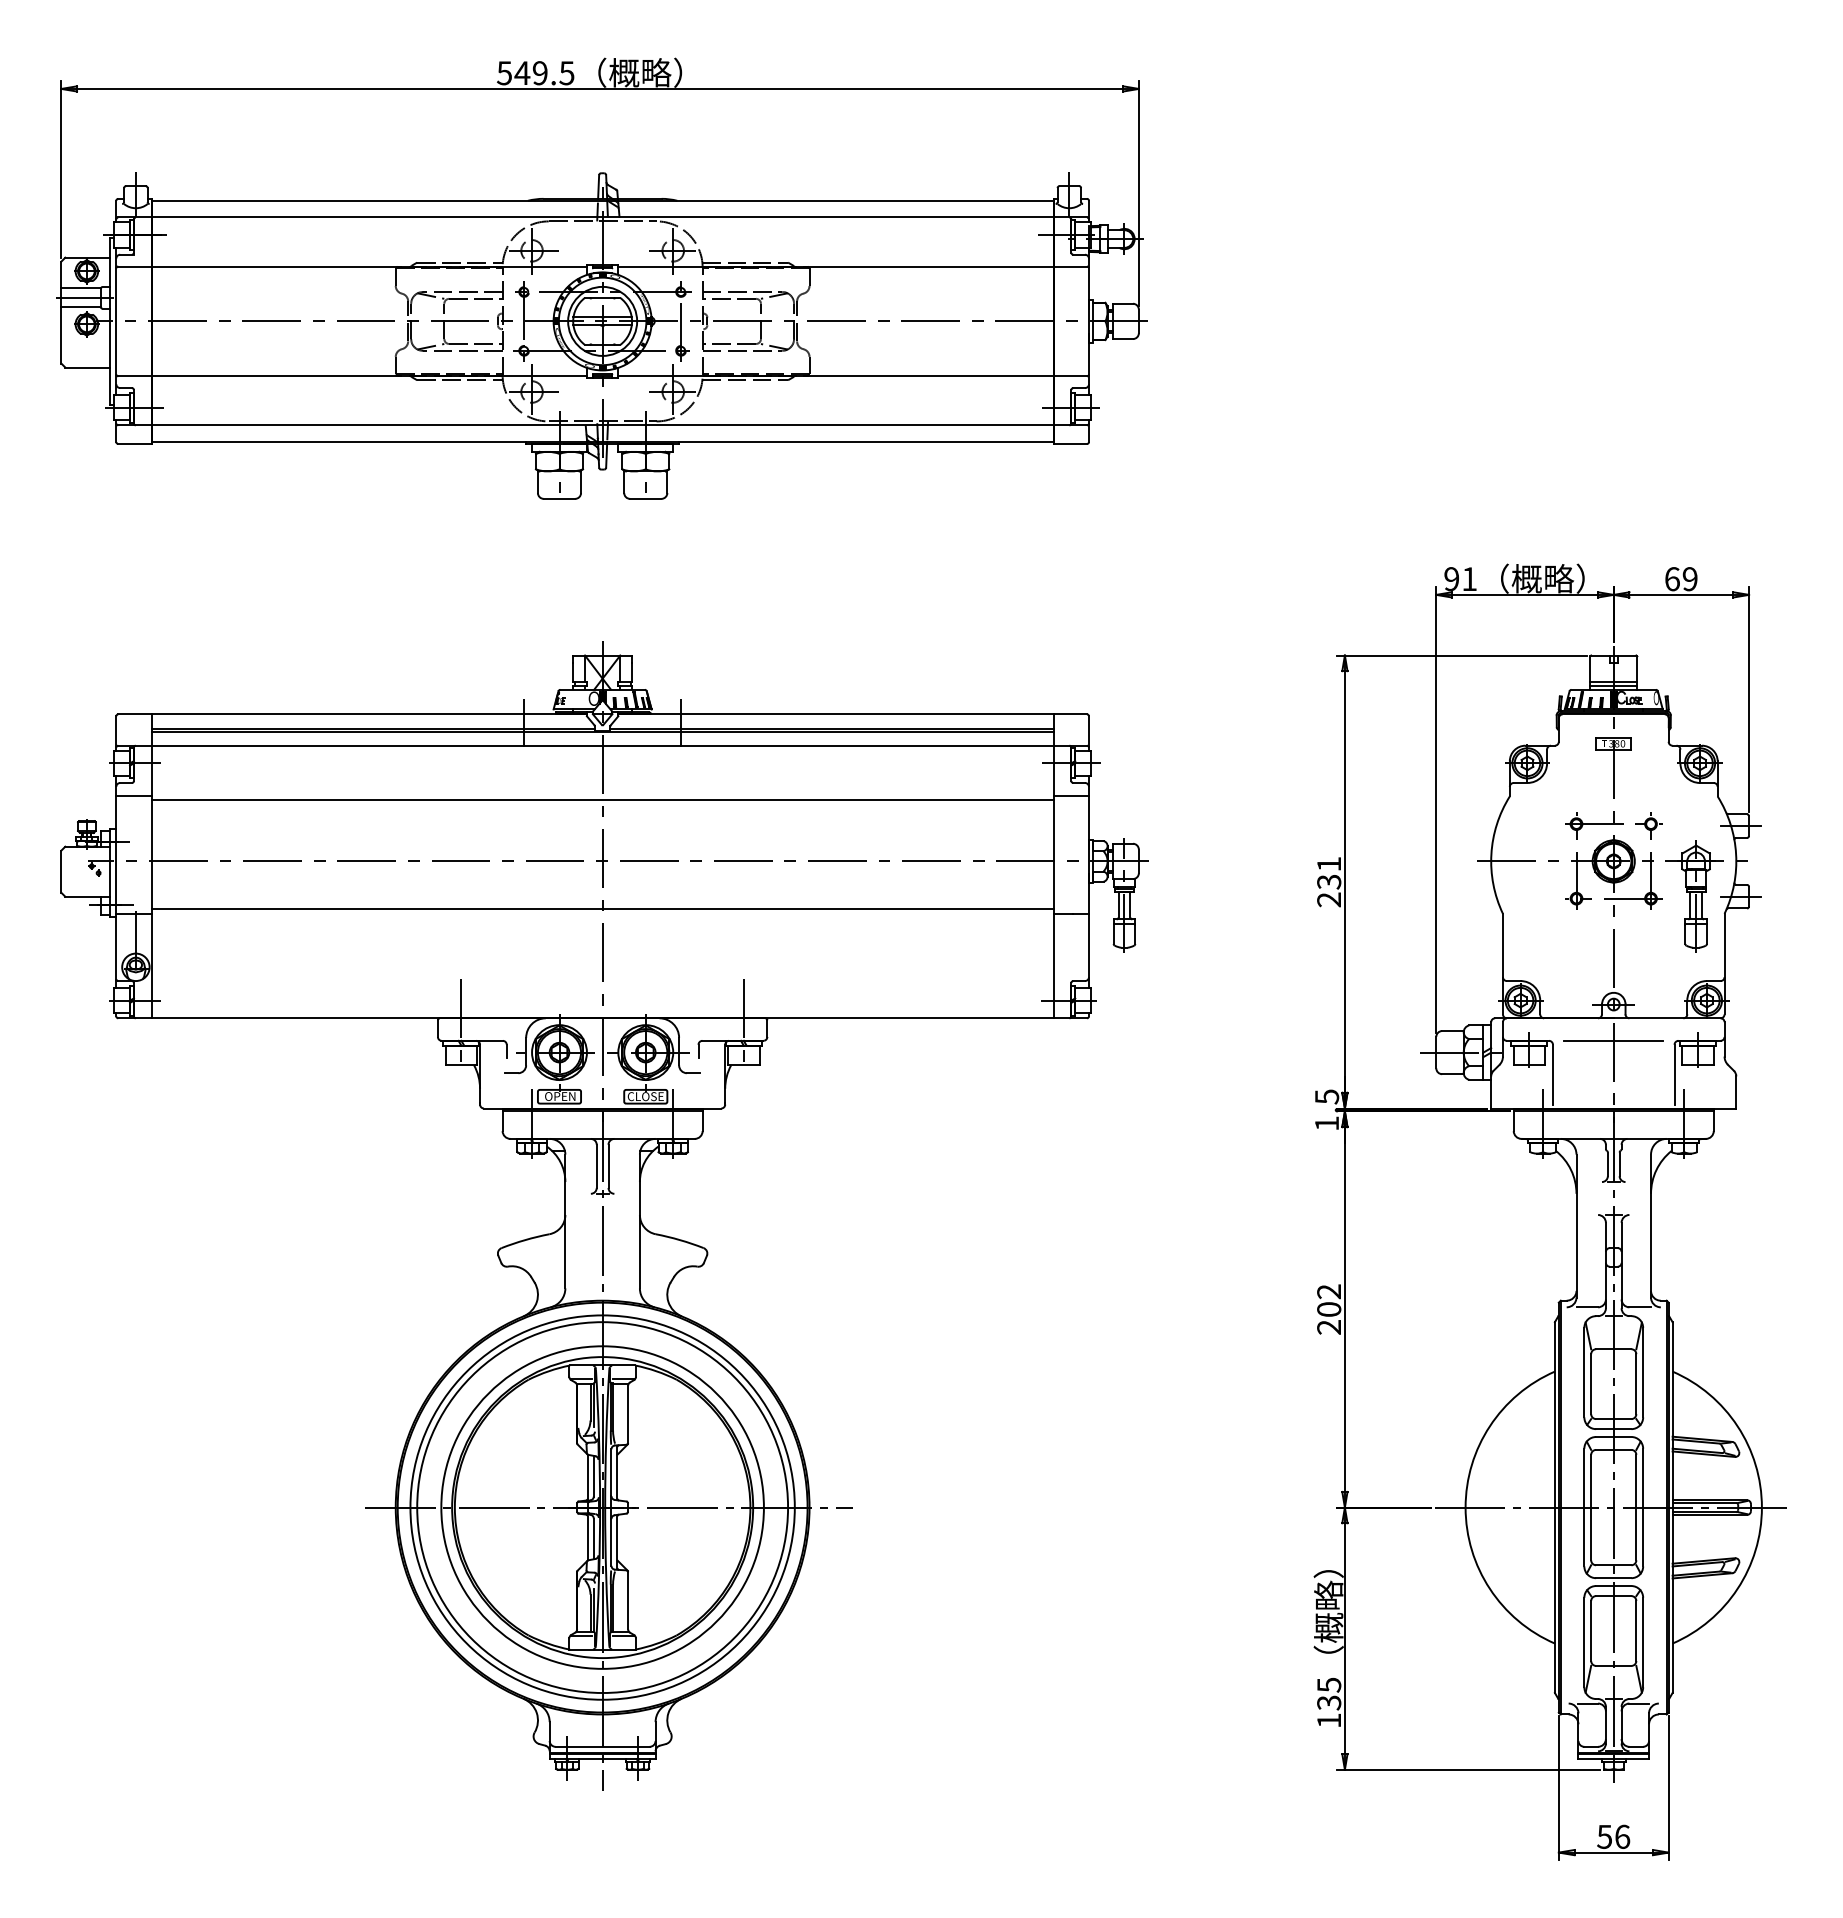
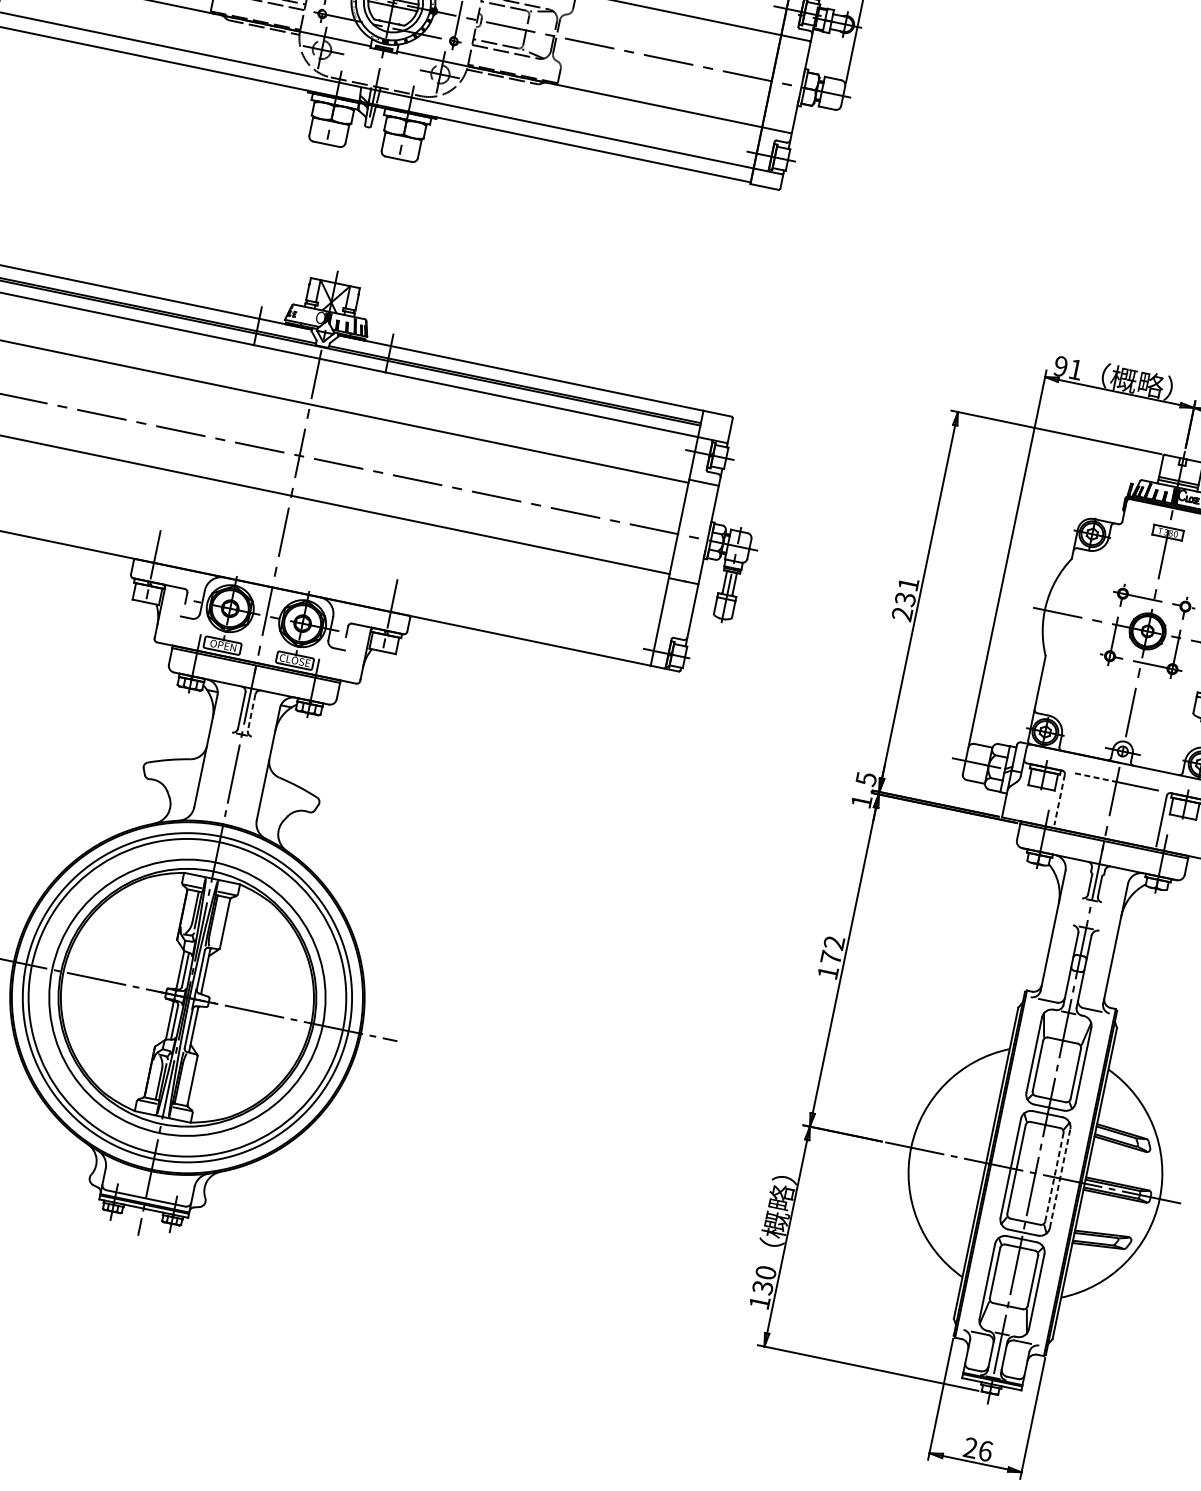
line: (1589, 1040) -> (1096, 777), solid -> dashed
line: (1552, 1075) -> (1059, 800), solid -> dashed
line: (608, 1166) -> (251, 712), solid -> dashed
text: (1329, 1318) -> (829, 965), 202 -> 172
line: (1636, 1507) -> (1054, 1177), solid -> dashed
line: (1643, 1507) -> (1060, 1178), solid -> dashed
text: (1329, 1684) -> (766, 1272), 135 -> 130
text: (1604, 1836) -> (970, 1447), 56 -> 26

